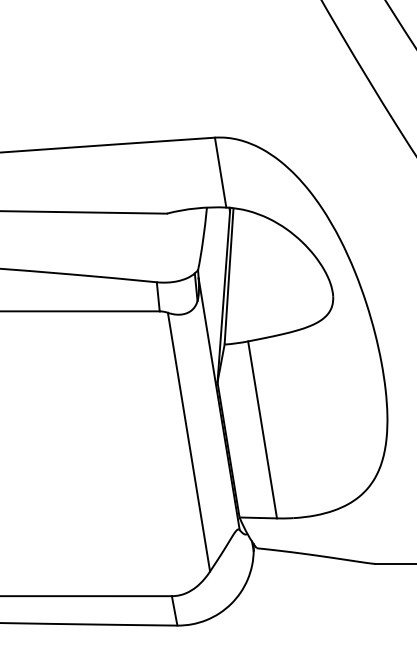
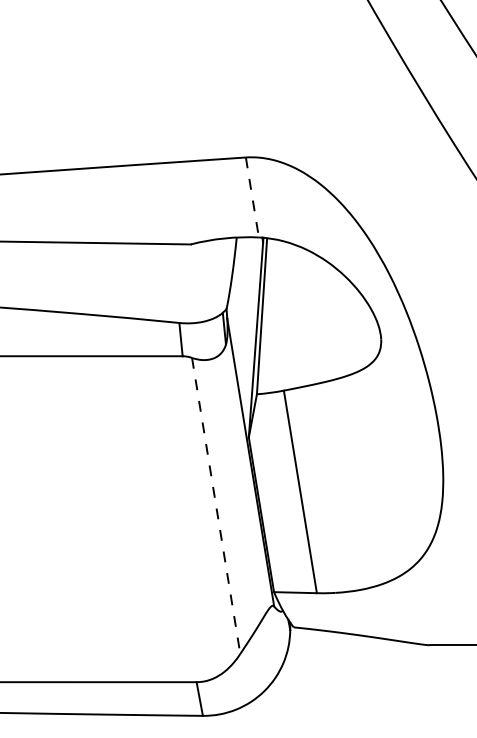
line: (220, 173) -> (252, 198), solid -> dashed
line: (189, 442) -> (216, 506), solid -> dashed

